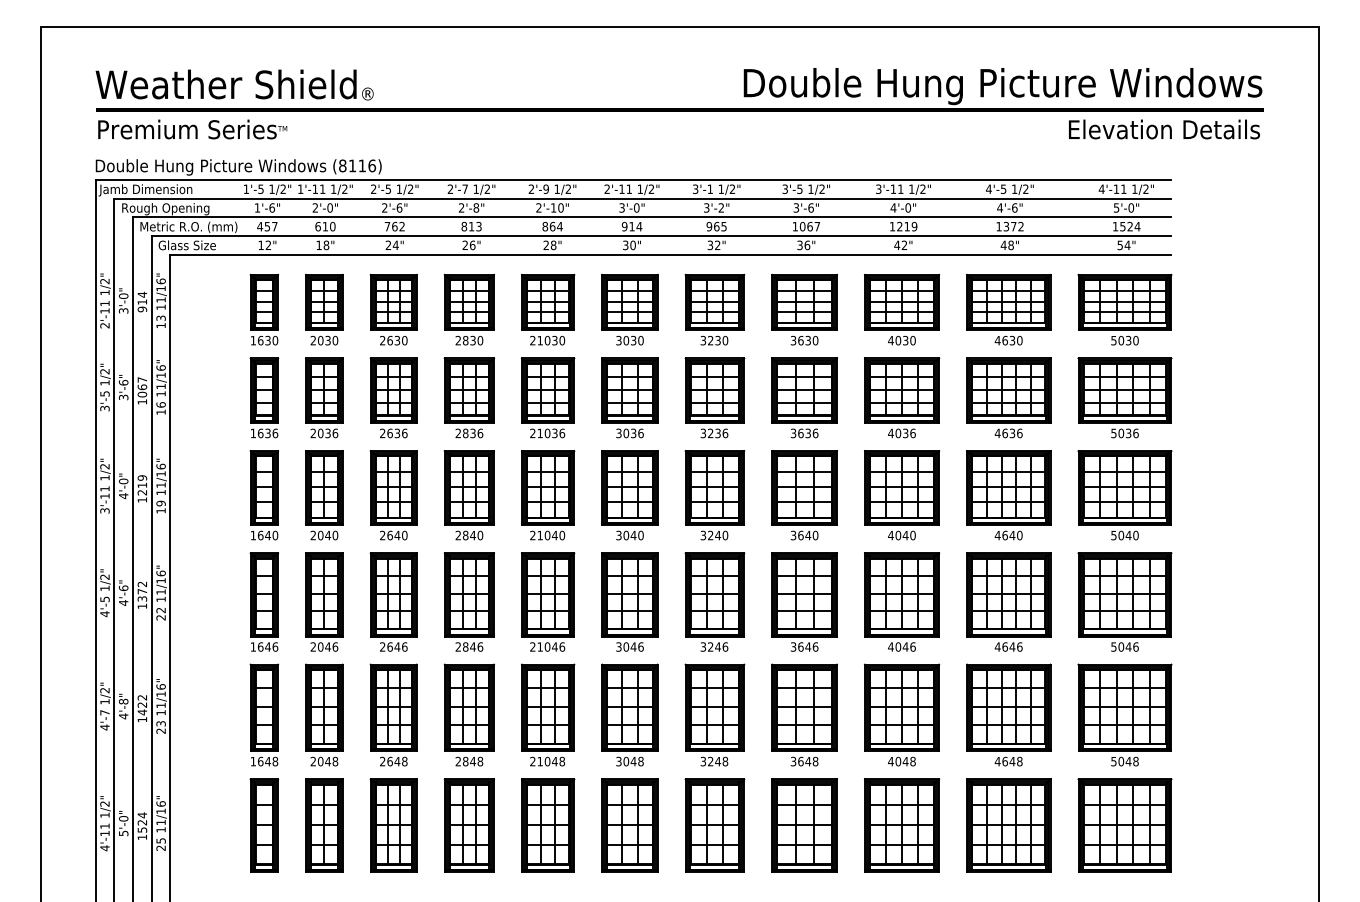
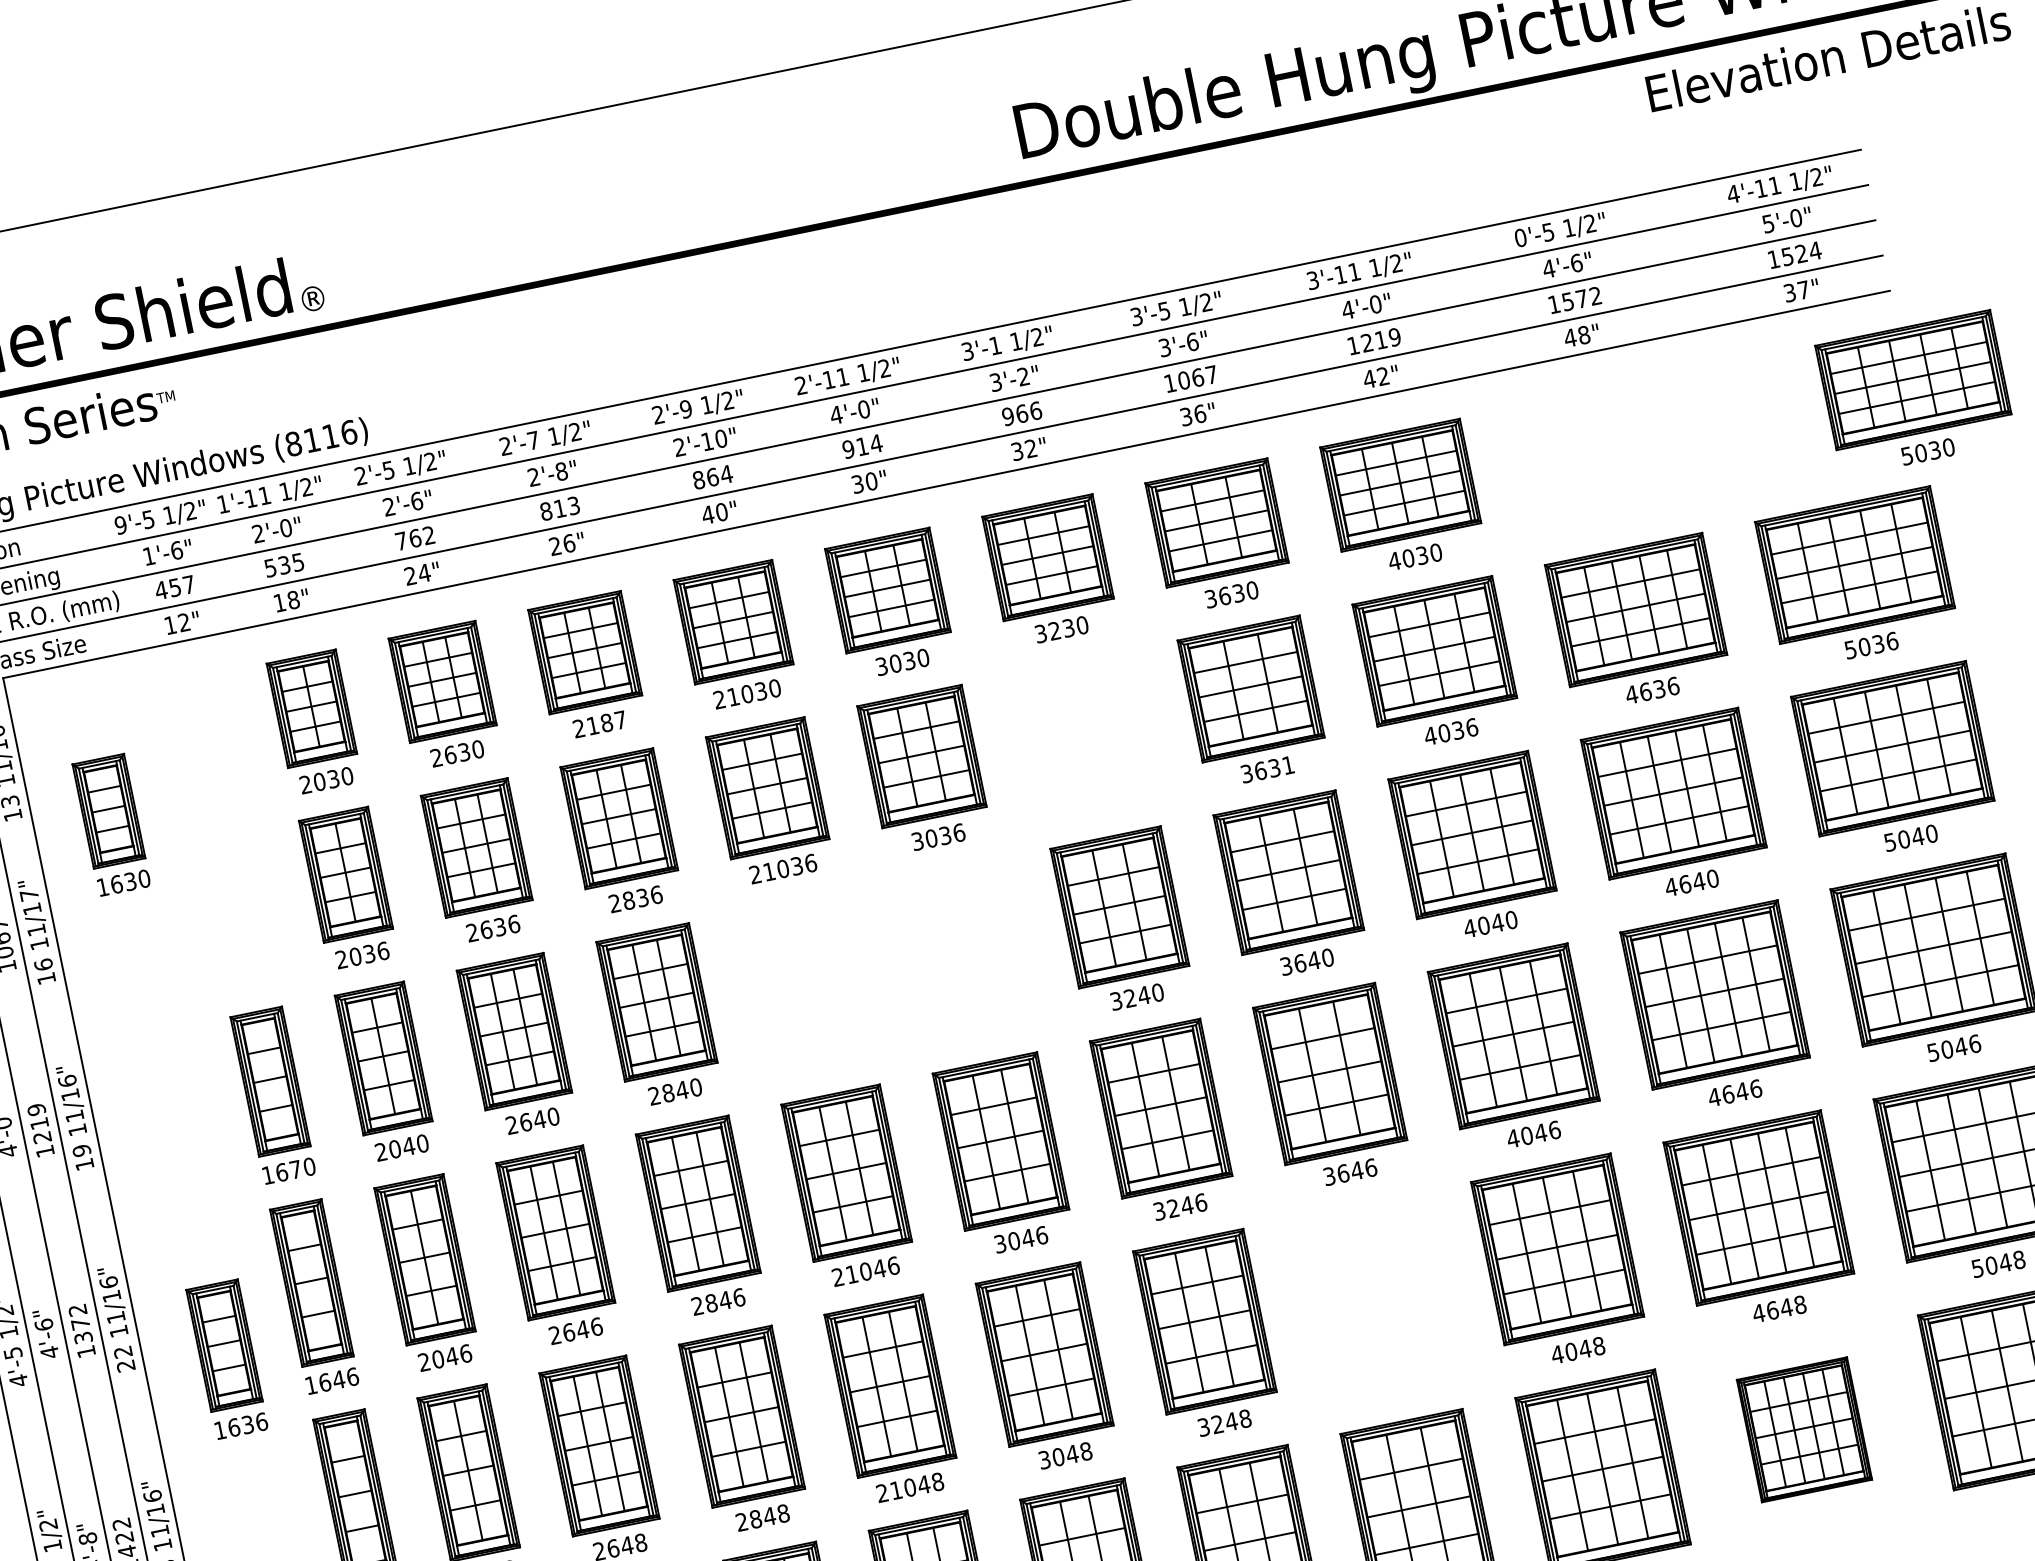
text: (988, 188) -> (1519, 236), 4'-5 -> 0'-5
text: (246, 189) -> (121, 525), 1'-5 -> 9'-5
text: (621, 207) -> (835, 414), 3'-0" -> 4'-0"
text: (1006, 225) -> (1567, 299), 1372 -> 1572
text: (325, 226) -> (284, 564), 610 -> 535
text: (723, 226) -> (1034, 410), 965 -> 966
text: (549, 244) -> (713, 512), 28" -> 40"
text: (1123, 244) -> (1795, 290), 54" -> 37"
part: (263, 309) -> (109, 824), moved
part: (1008, 309) -> (1604, 457), removed
part: (1124, 309) -> (1915, 393), moved
text: (473, 340) -> (607, 722), 2830 -> 2187
text: (160, 367) -> (28, 894), 11/16" -> 11/17"
part: (264, 397) -> (227, 1358), moved
part: (714, 397) -> (1083, 736), removed
text: (815, 433) -> (1288, 765), 3636 -> 3631
part: (548, 495) -> (808, 985), removed
part: (629, 495) -> (961, 954), removed
text: (268, 535) -> (296, 1169), 1640 -> 1670
part: (804, 714) -> (1376, 1299), removed
part: (1008, 825) -> (1803, 1429), size x0.7

